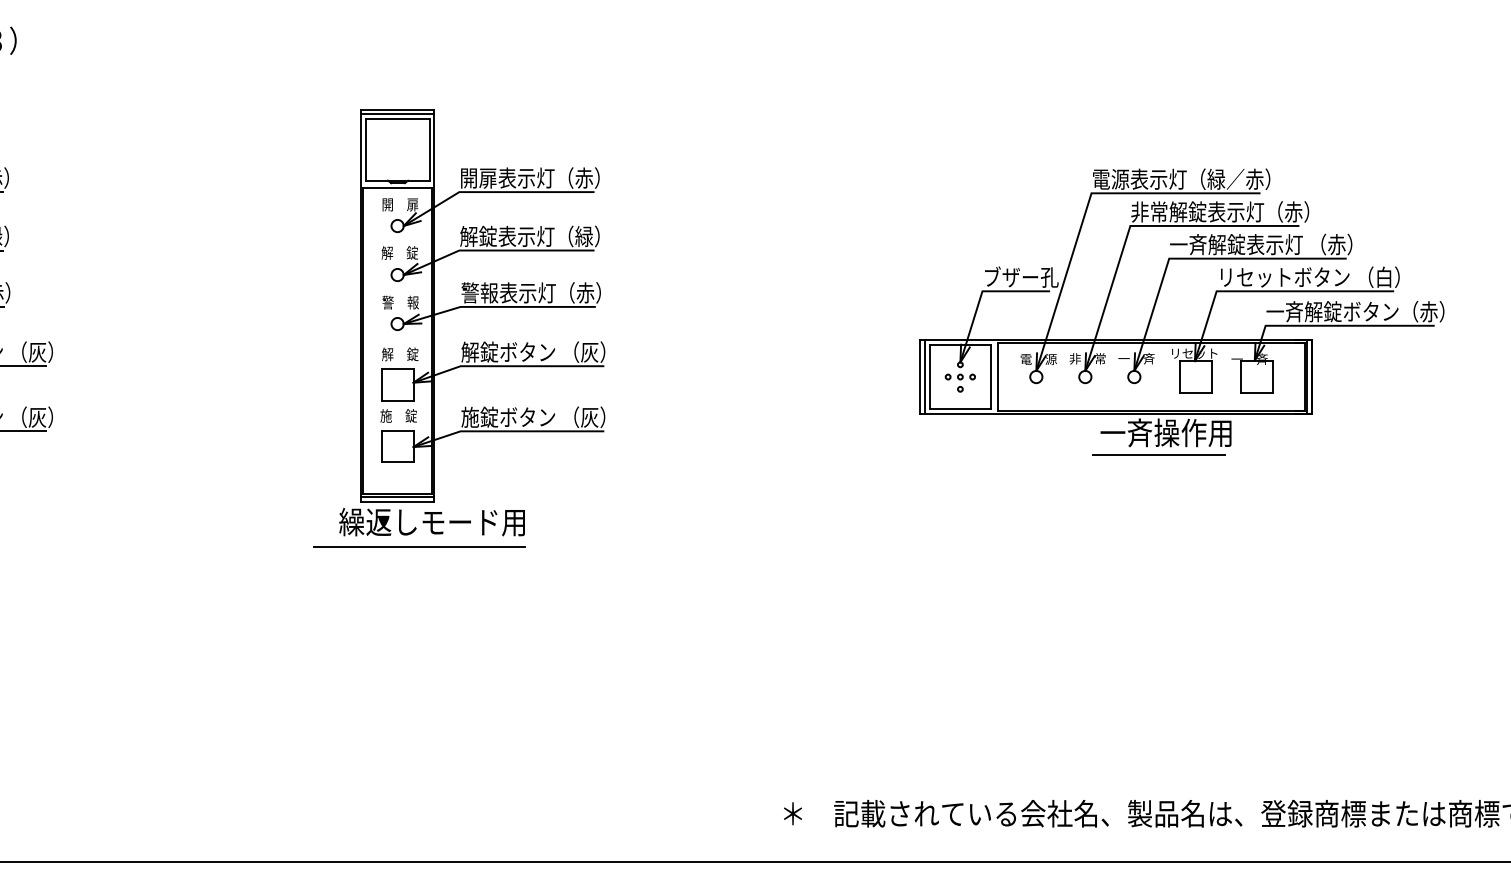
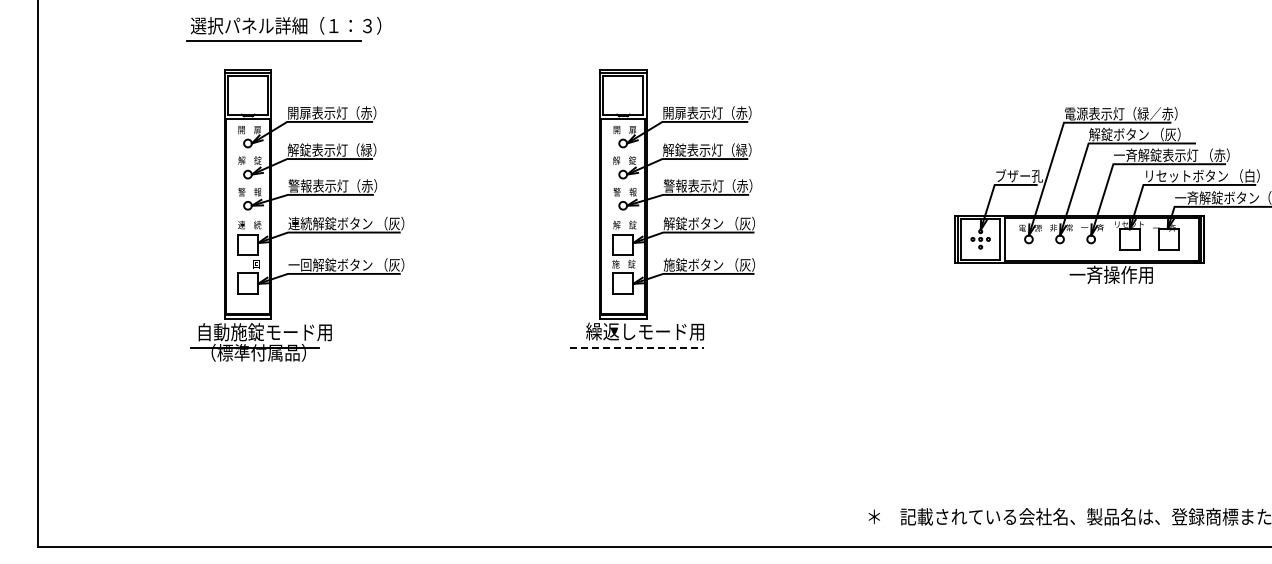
text: (1219, 211) -> (1145, 134), 非常解錠表示灯（赤） -> 解錠ボタン （灰）
line: (1158, 454) -> (1106, 288), removed
line: (420, 547) -> (637, 347), solid -> dashed

